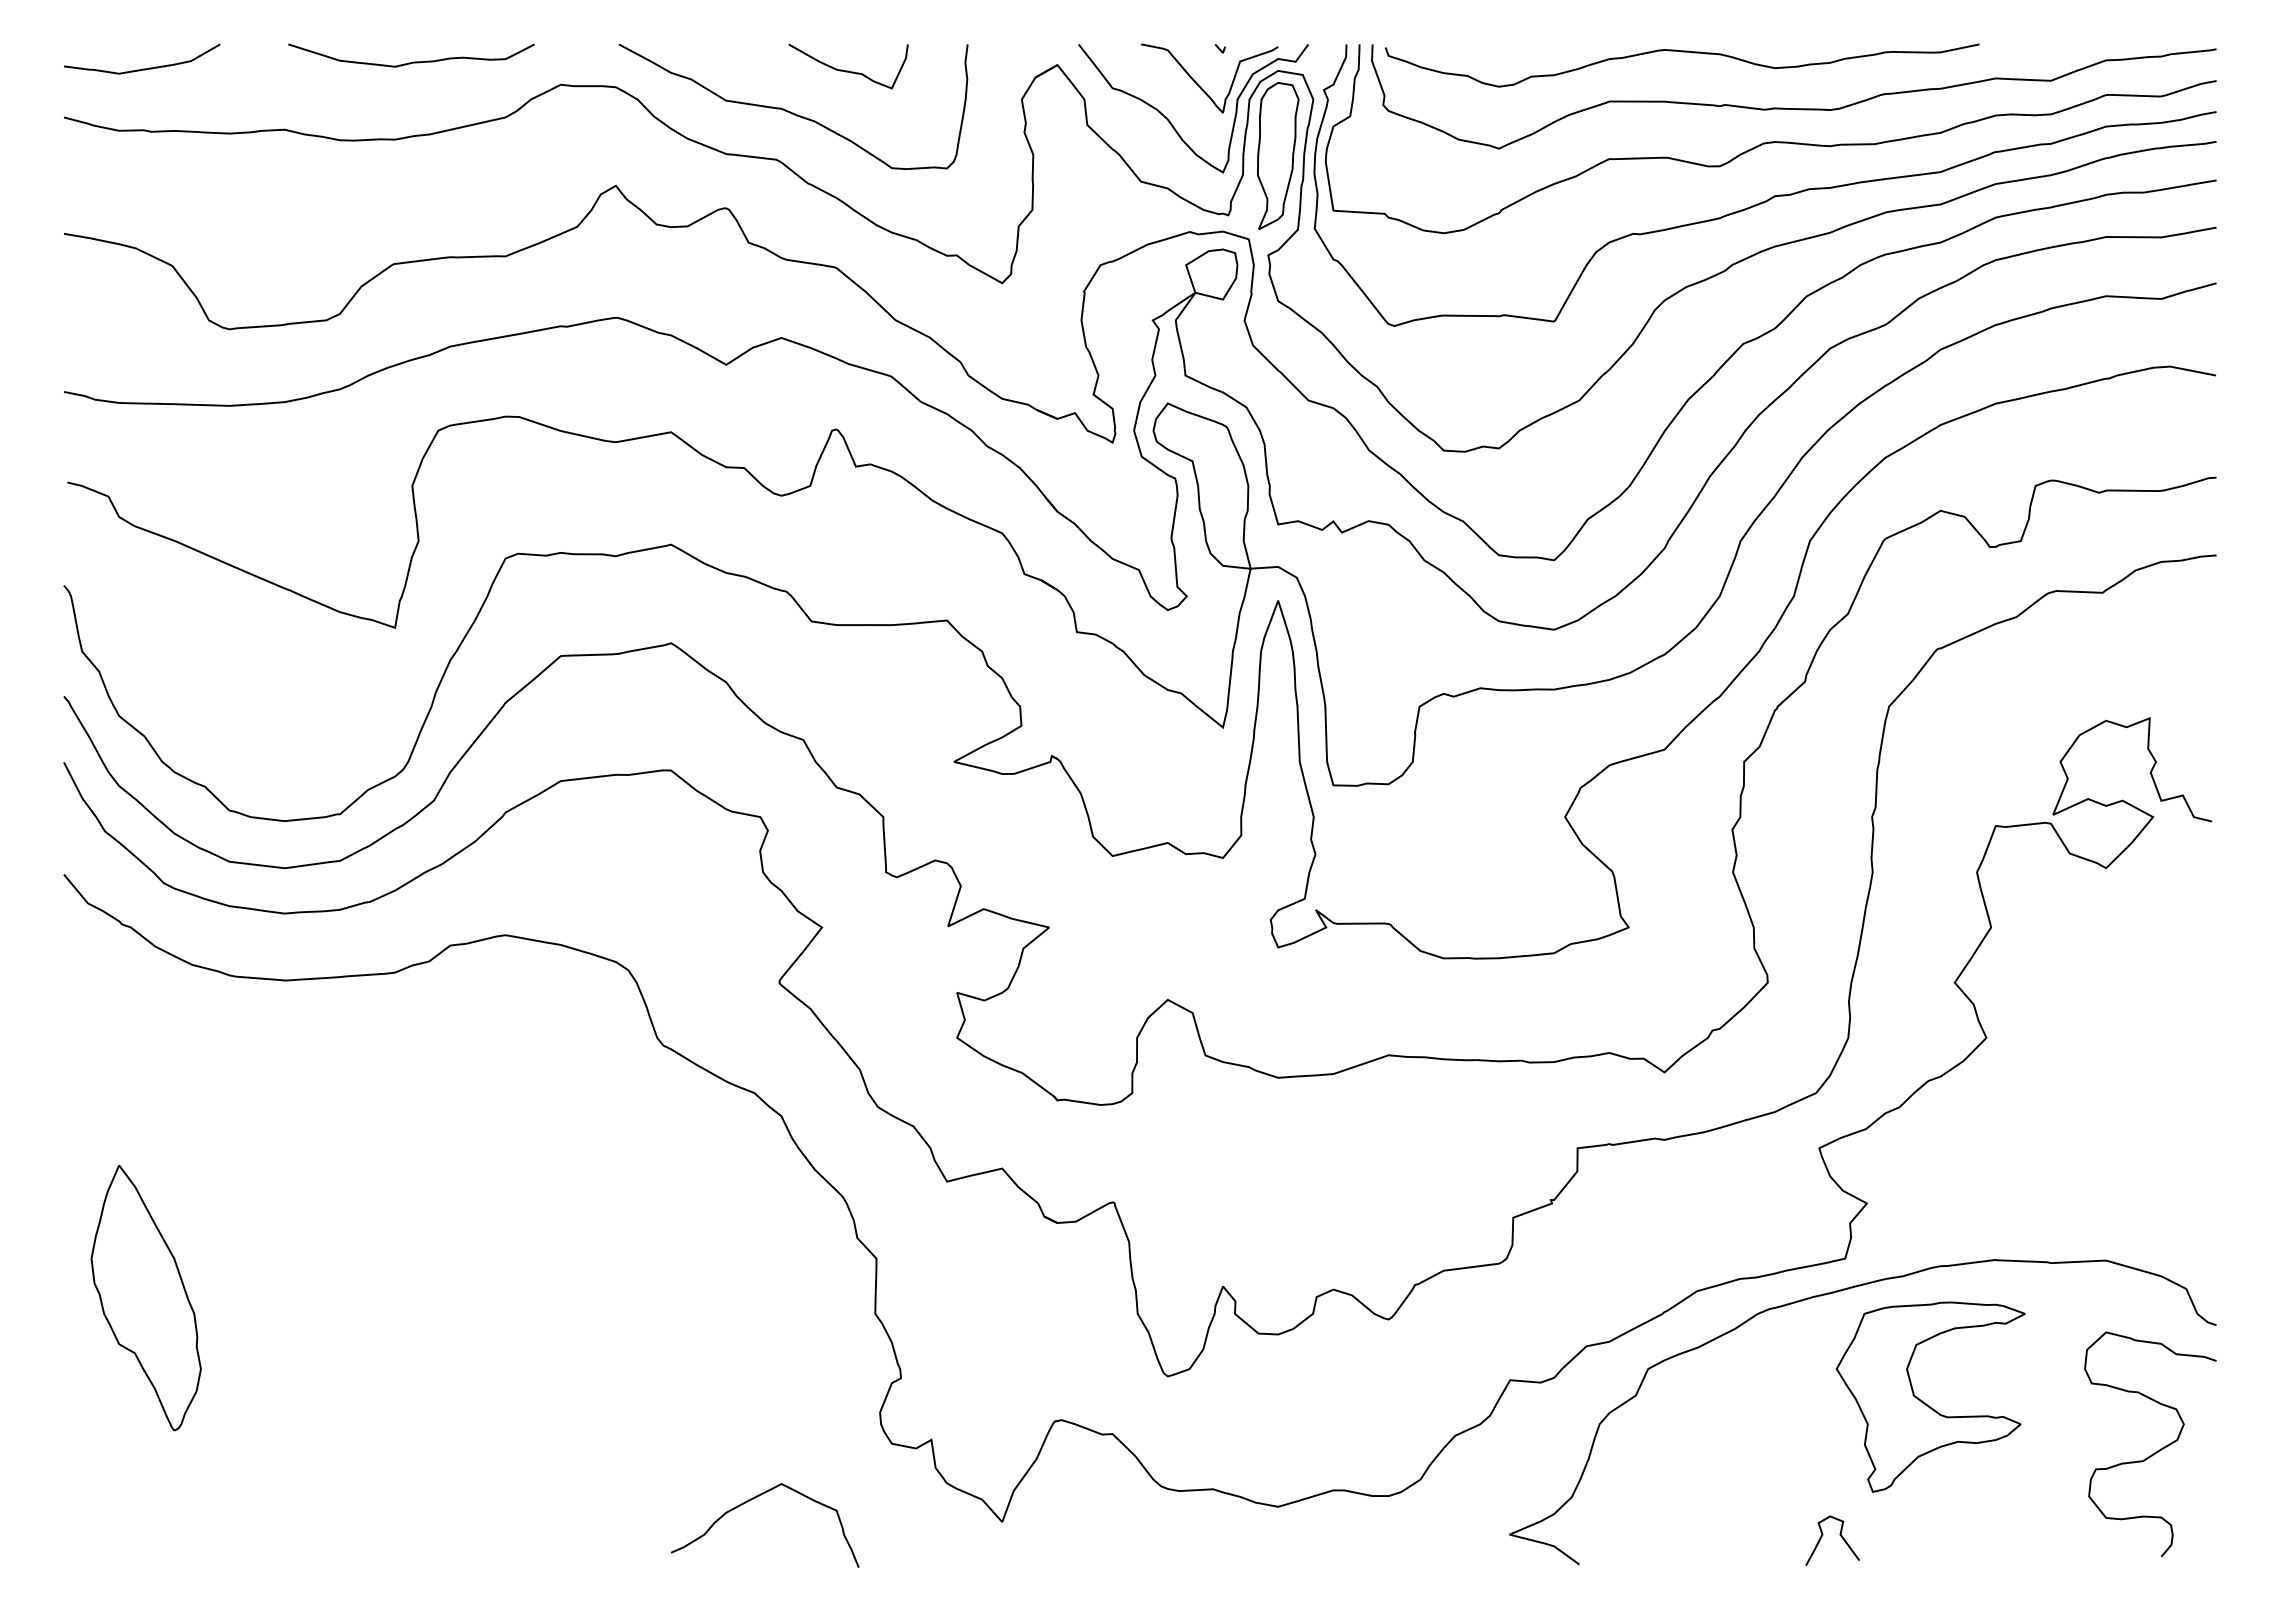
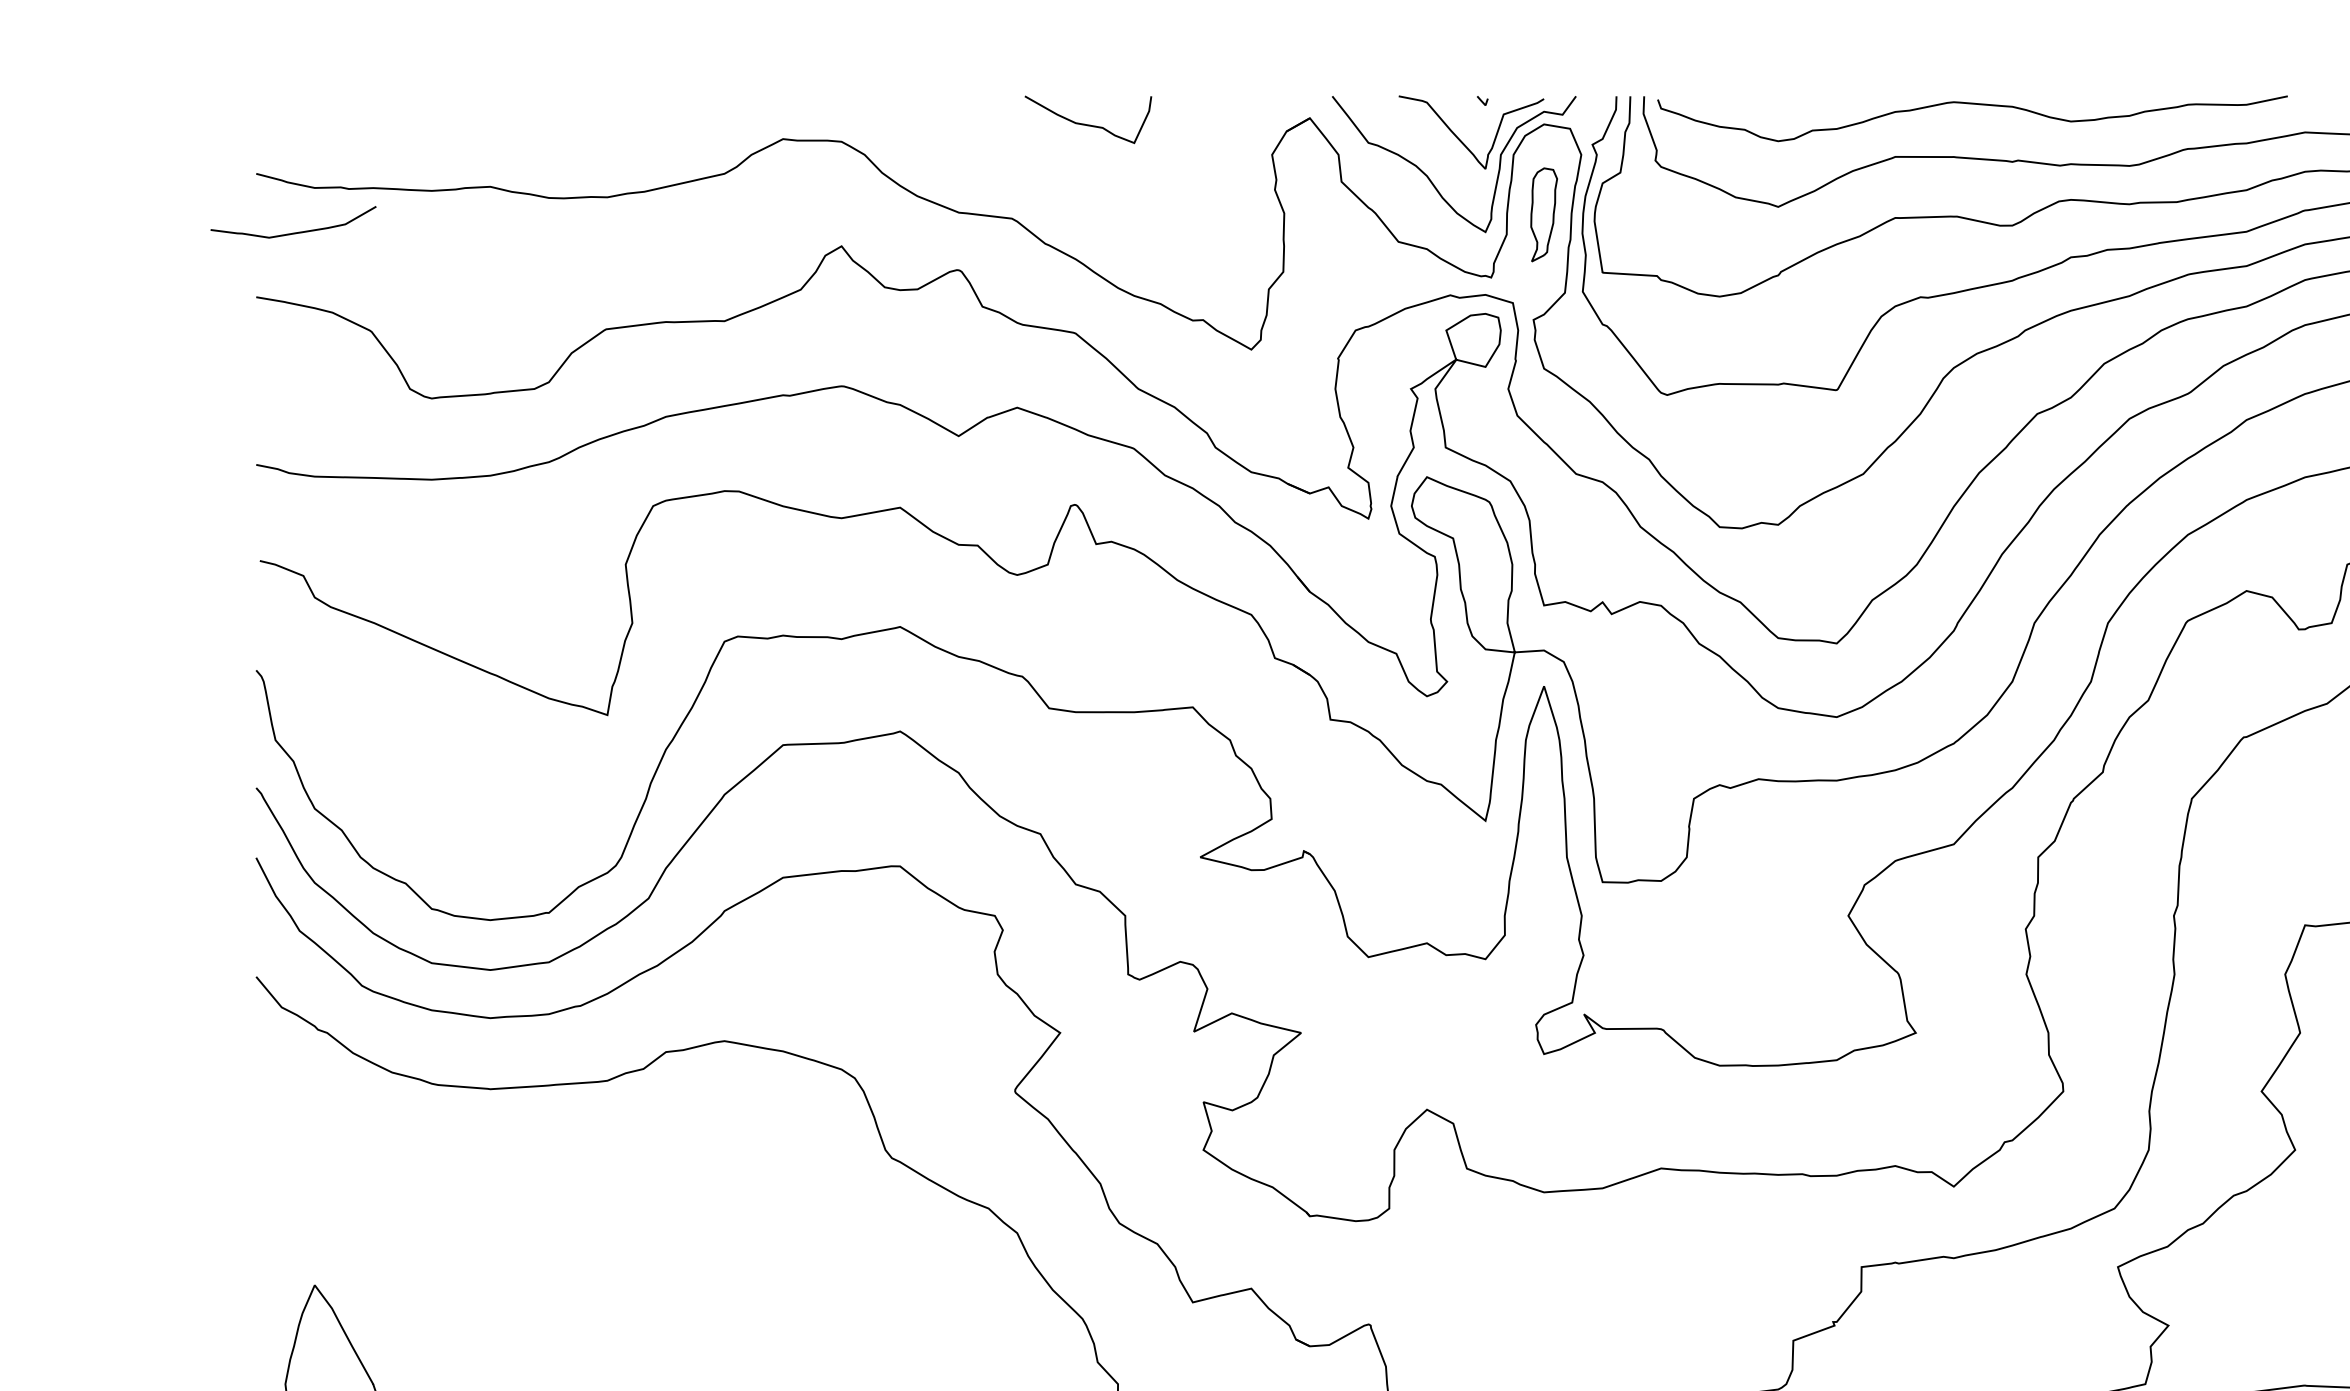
curve: (412, 61) -> (625, 114), removed
curve: (142, 68) -> (293, 232), moved
curve: (790, 111) -> (1026, 167), removed
part: (1278, 156) -> (1544, 215), size x0.6

